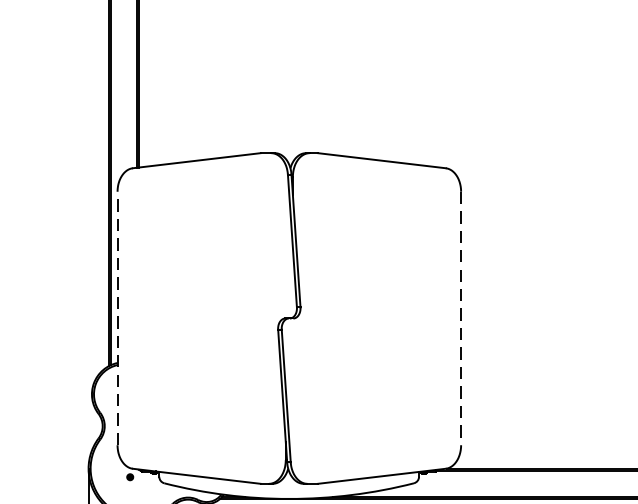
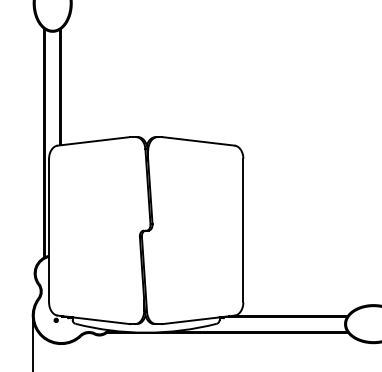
line: (118, 318) -> (49, 230), dashed -> solid
line: (461, 318) -> (243, 230), dashed -> solid

